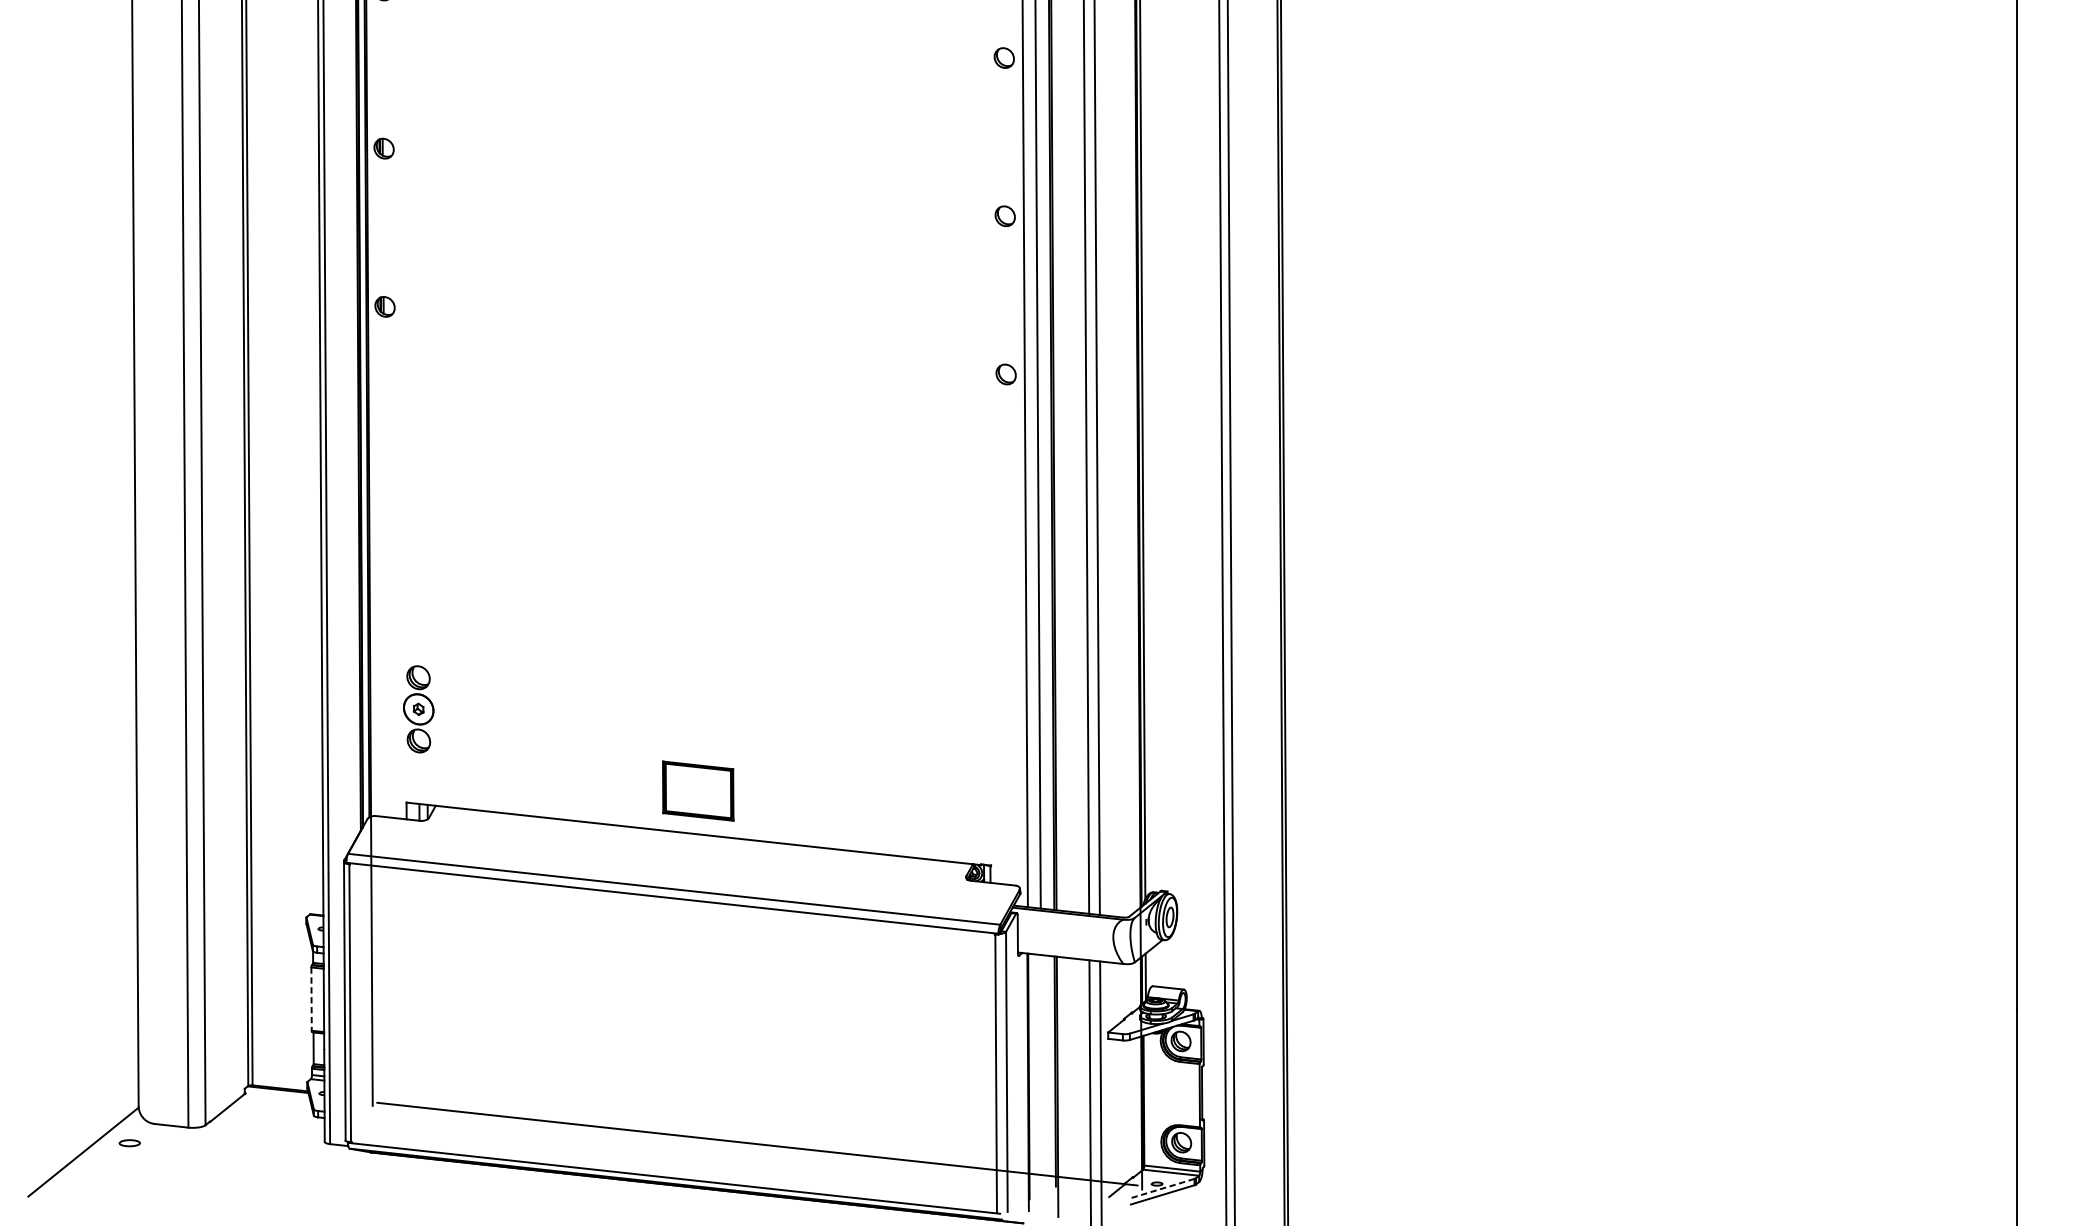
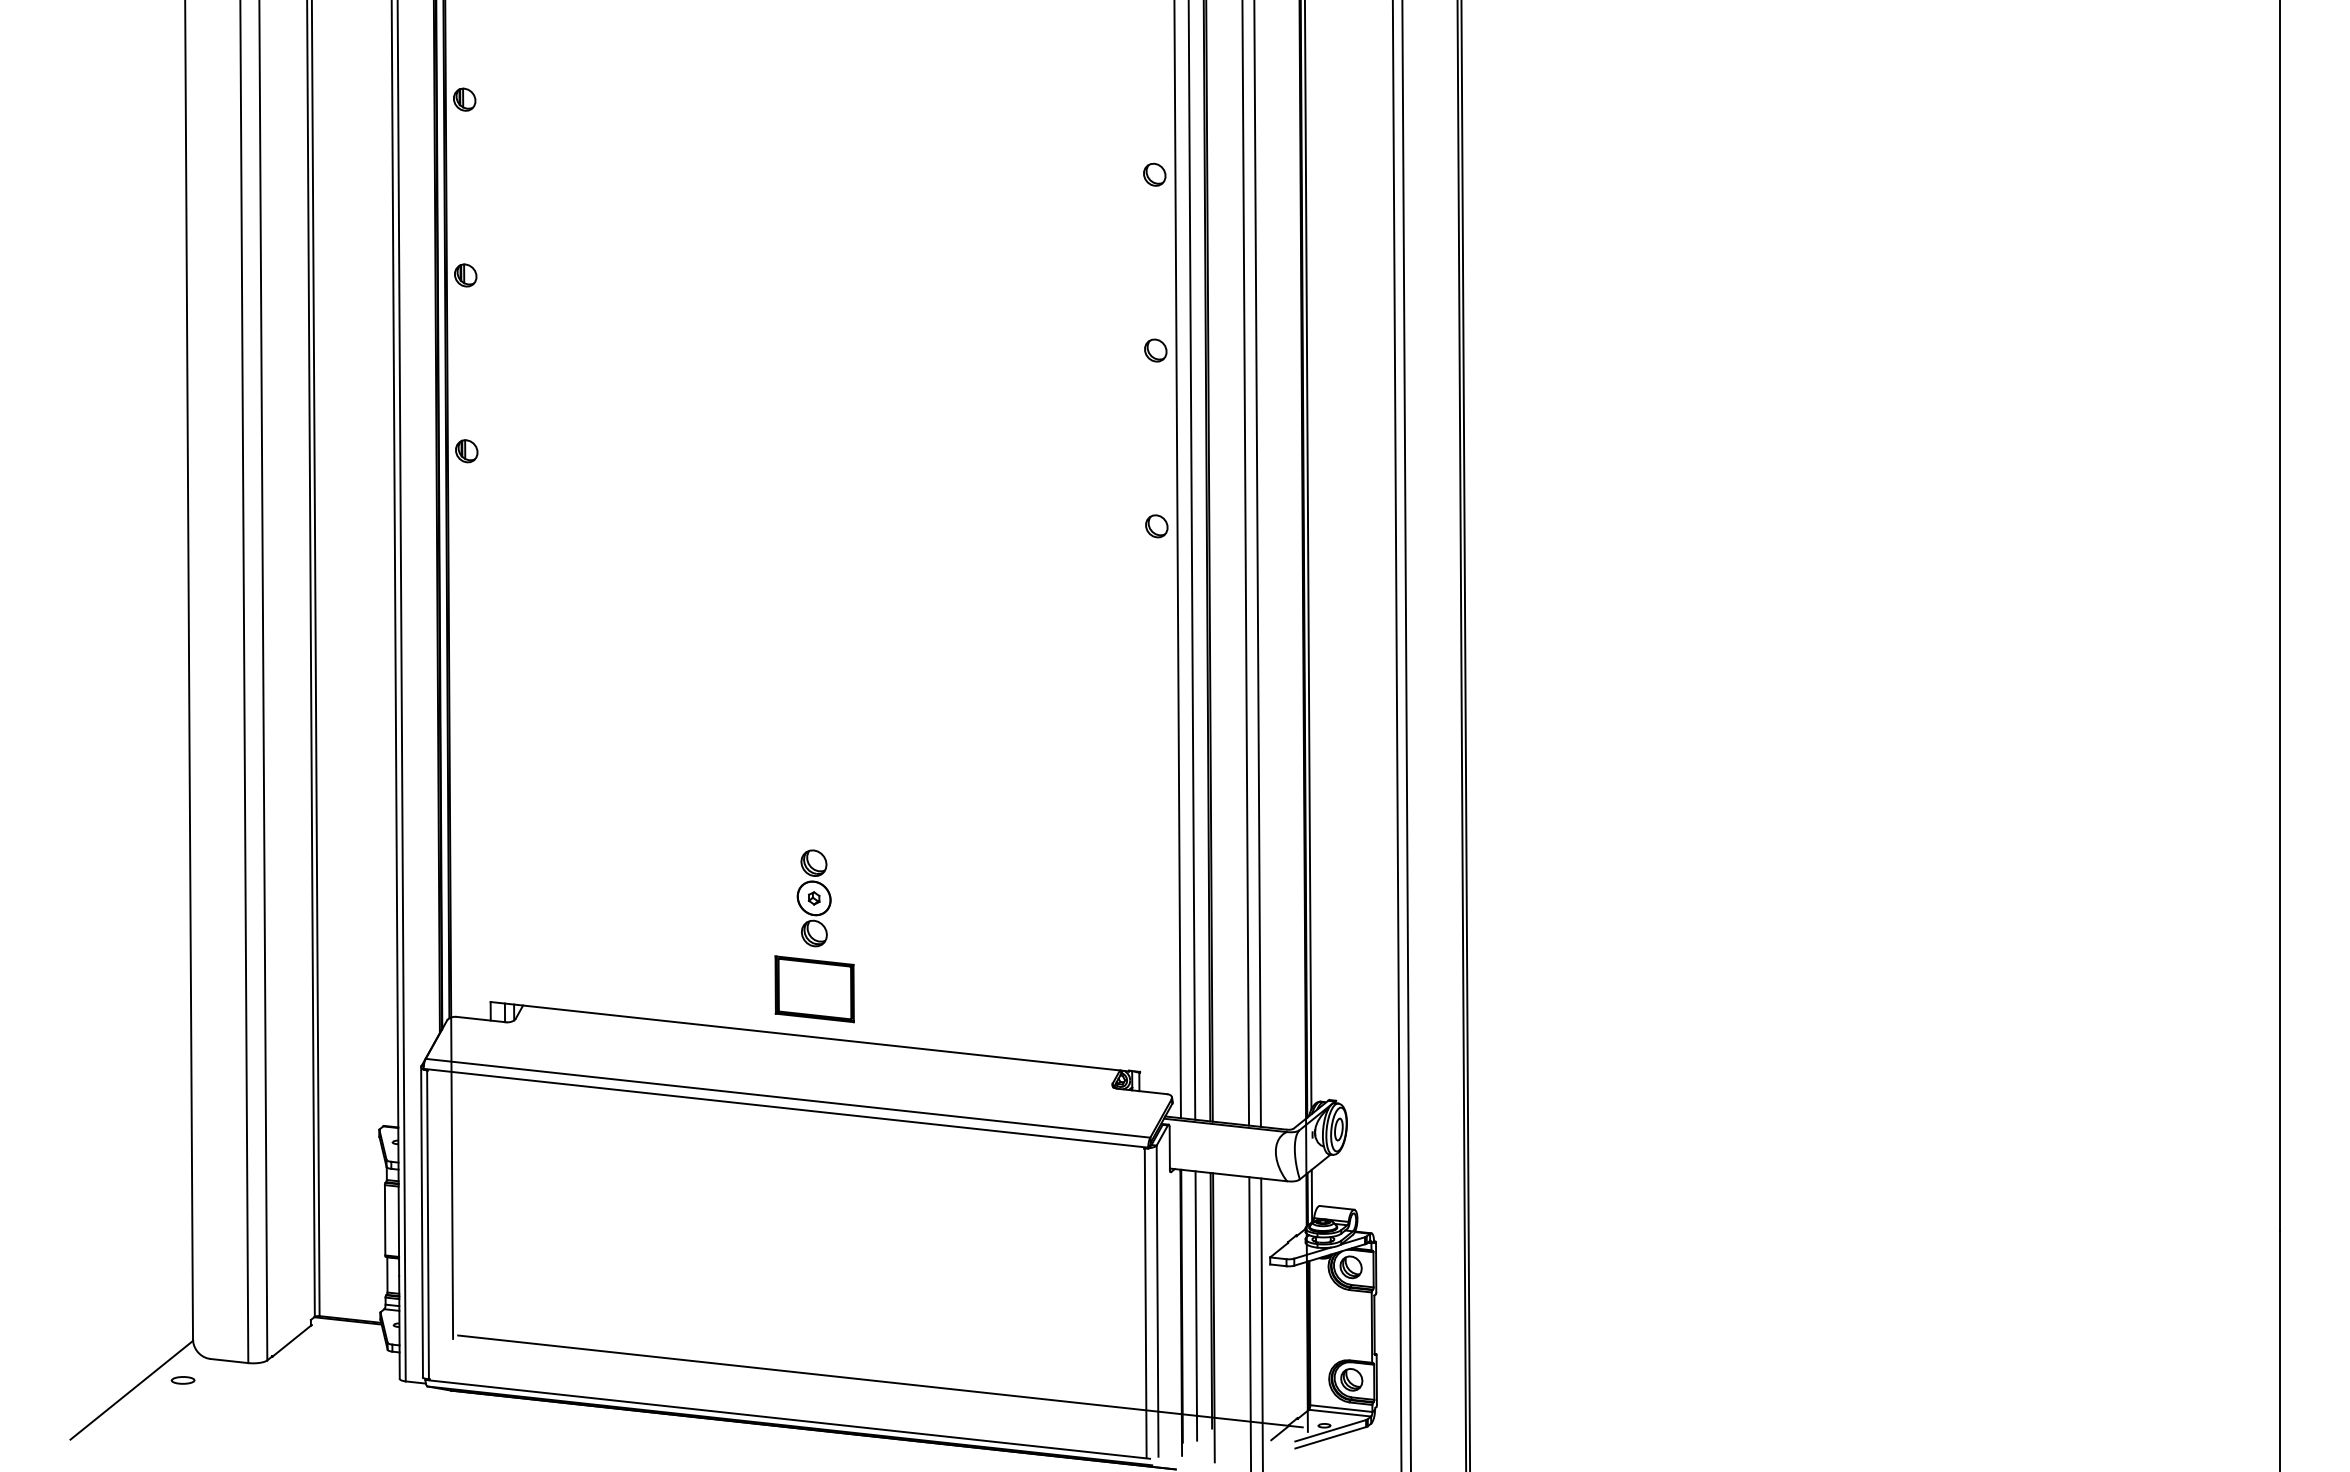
part: (418, 709) -> (813, 898), moved
line: (311, 999) -> (385, 1220), dashed -> solid
line: (1041, 1075) -> (1196, 1305), added
line: (1162, 1188) -> (1330, 1430), dashed -> solid

